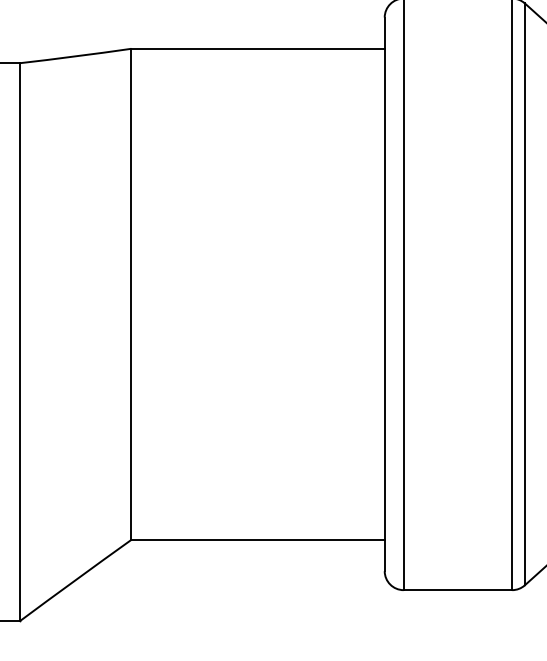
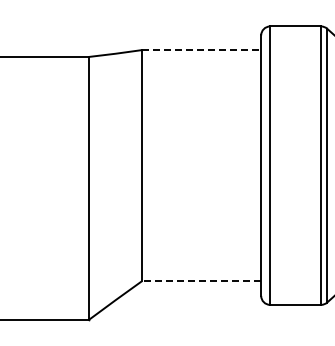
line: (257, 49) -> (201, 50), solid -> dashed
line: (257, 540) -> (201, 281), solid -> dashed

